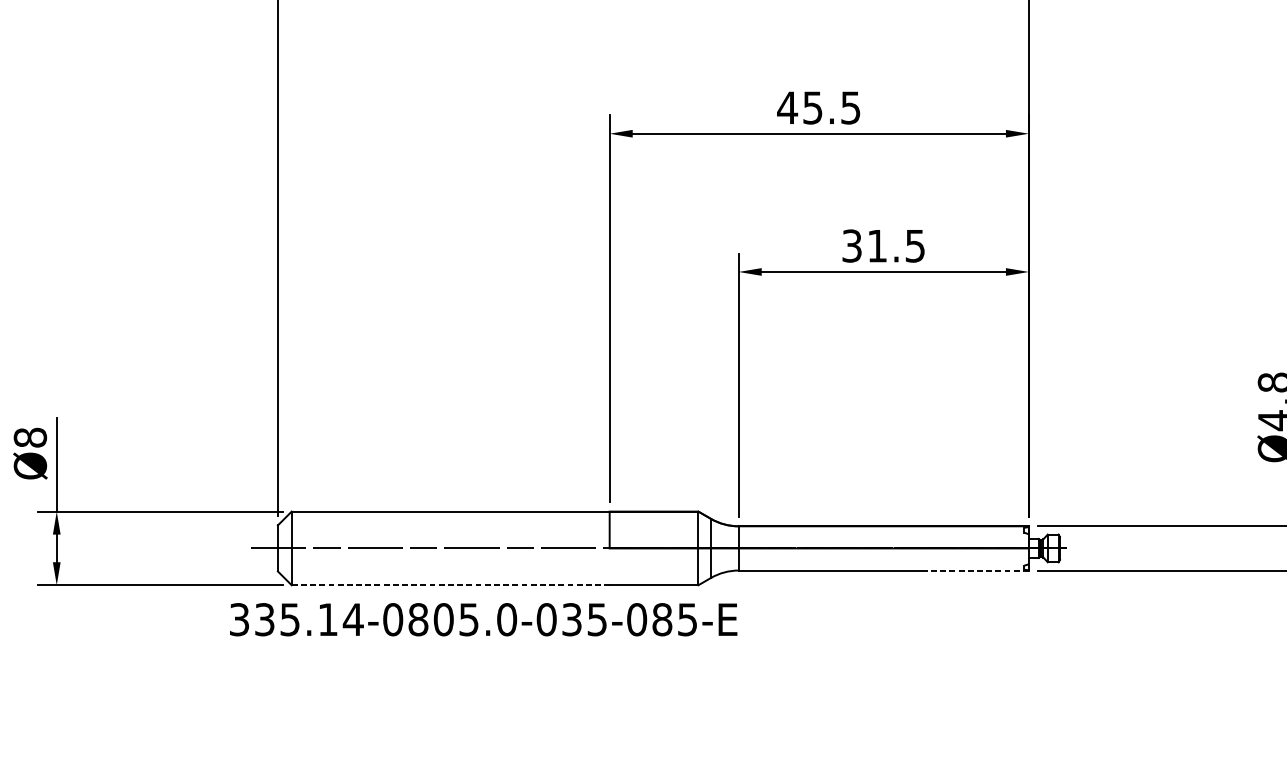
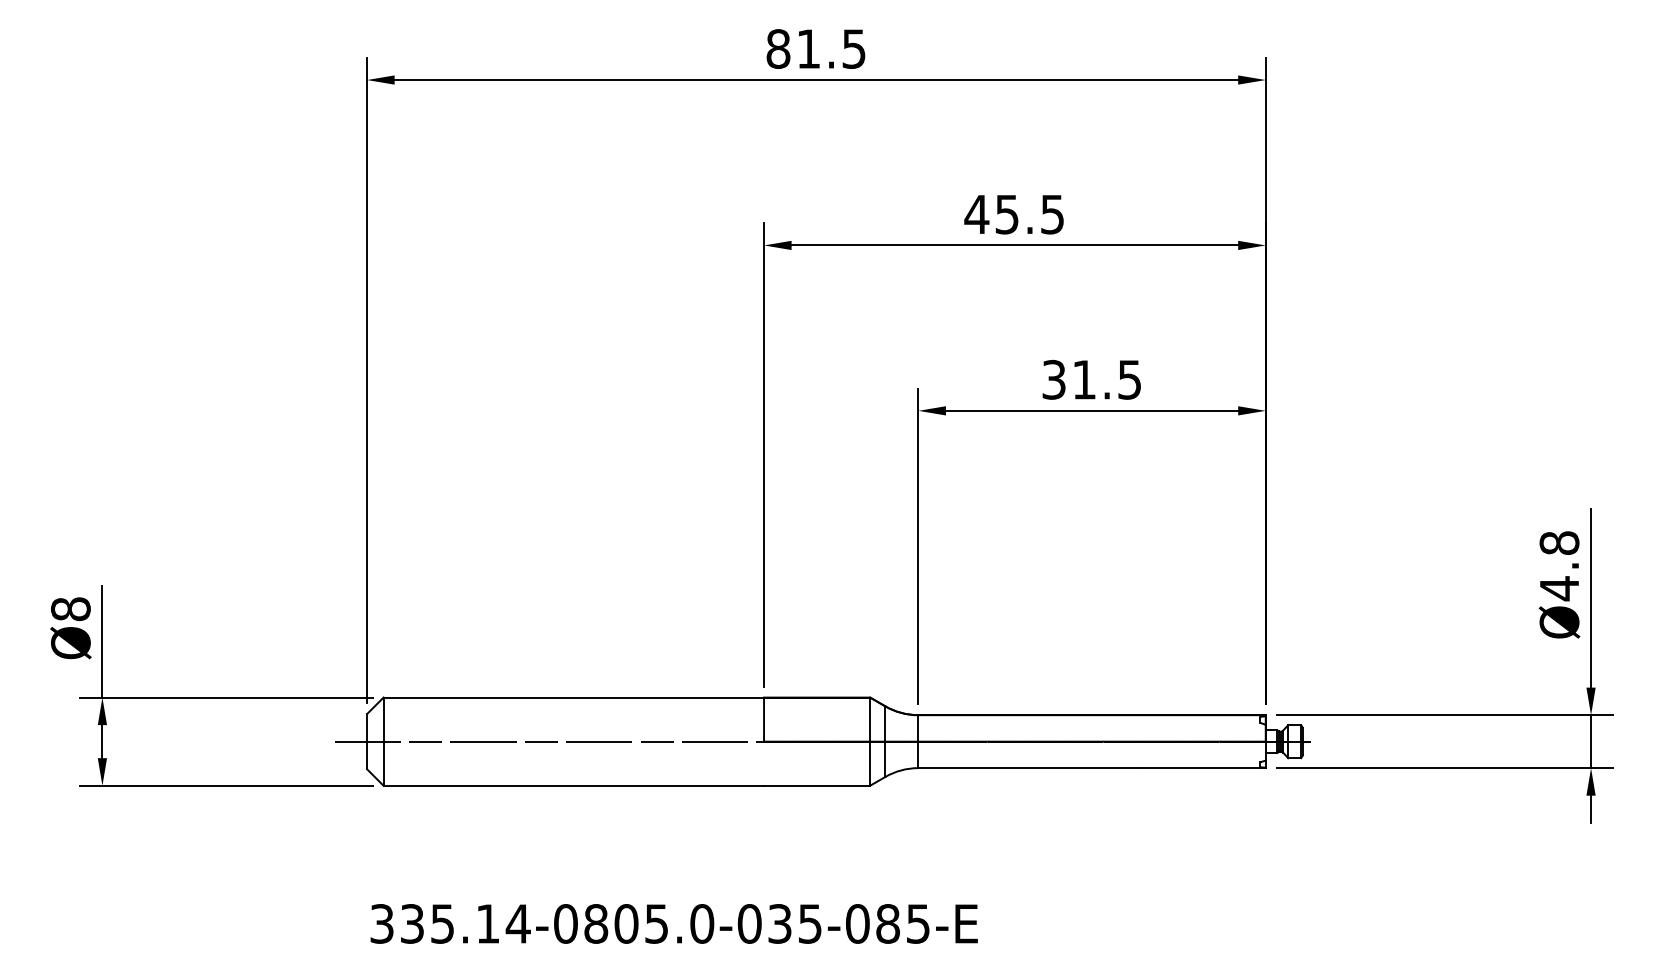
line: (976, 570) -> (1202, 768), dashed -> solid
line: (451, 585) -> (574, 785), dashed -> solid
text: (483, 619) -> (673, 923), moved

